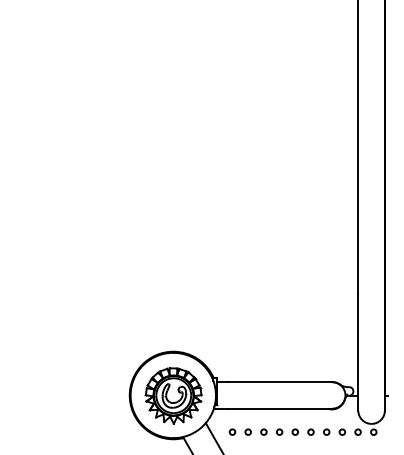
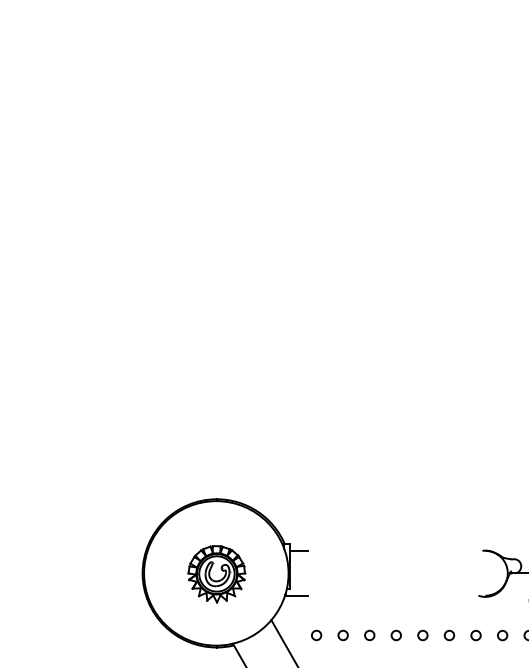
line: (279, 382) -> (396, 551), removed
part: (173, 395) -> (216, 573), size x0.6
line: (279, 408) -> (396, 595), removed

